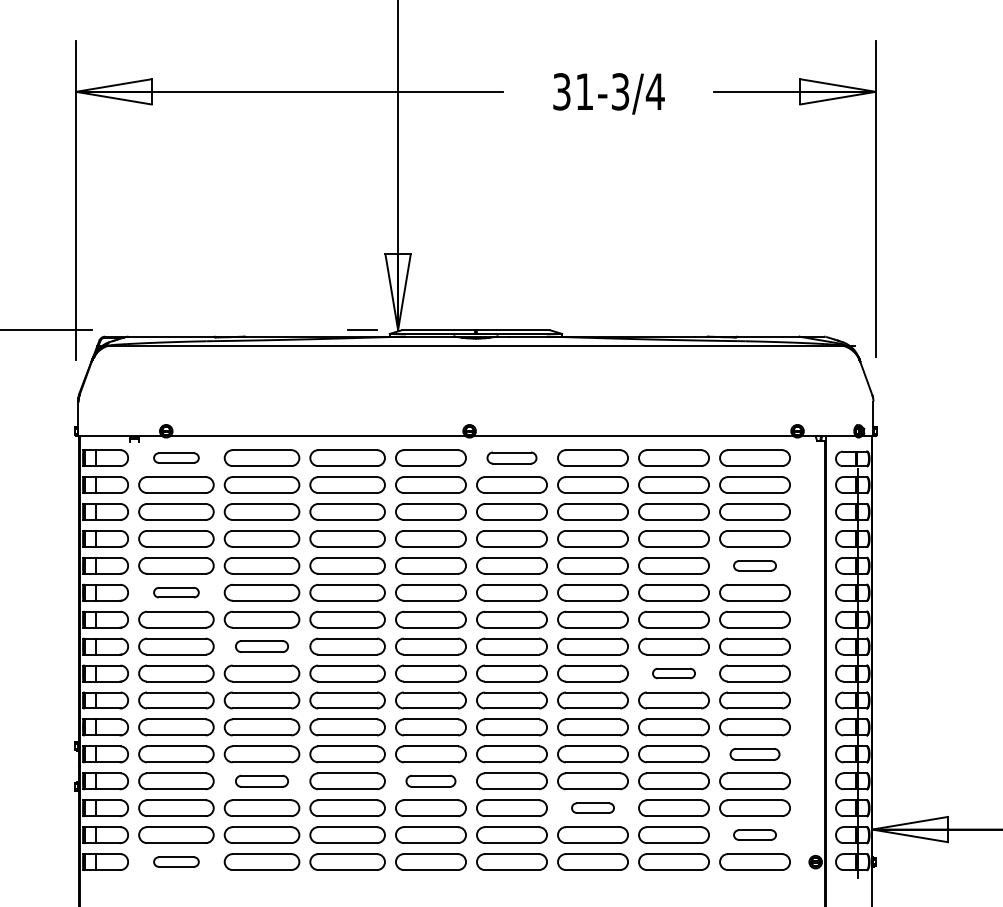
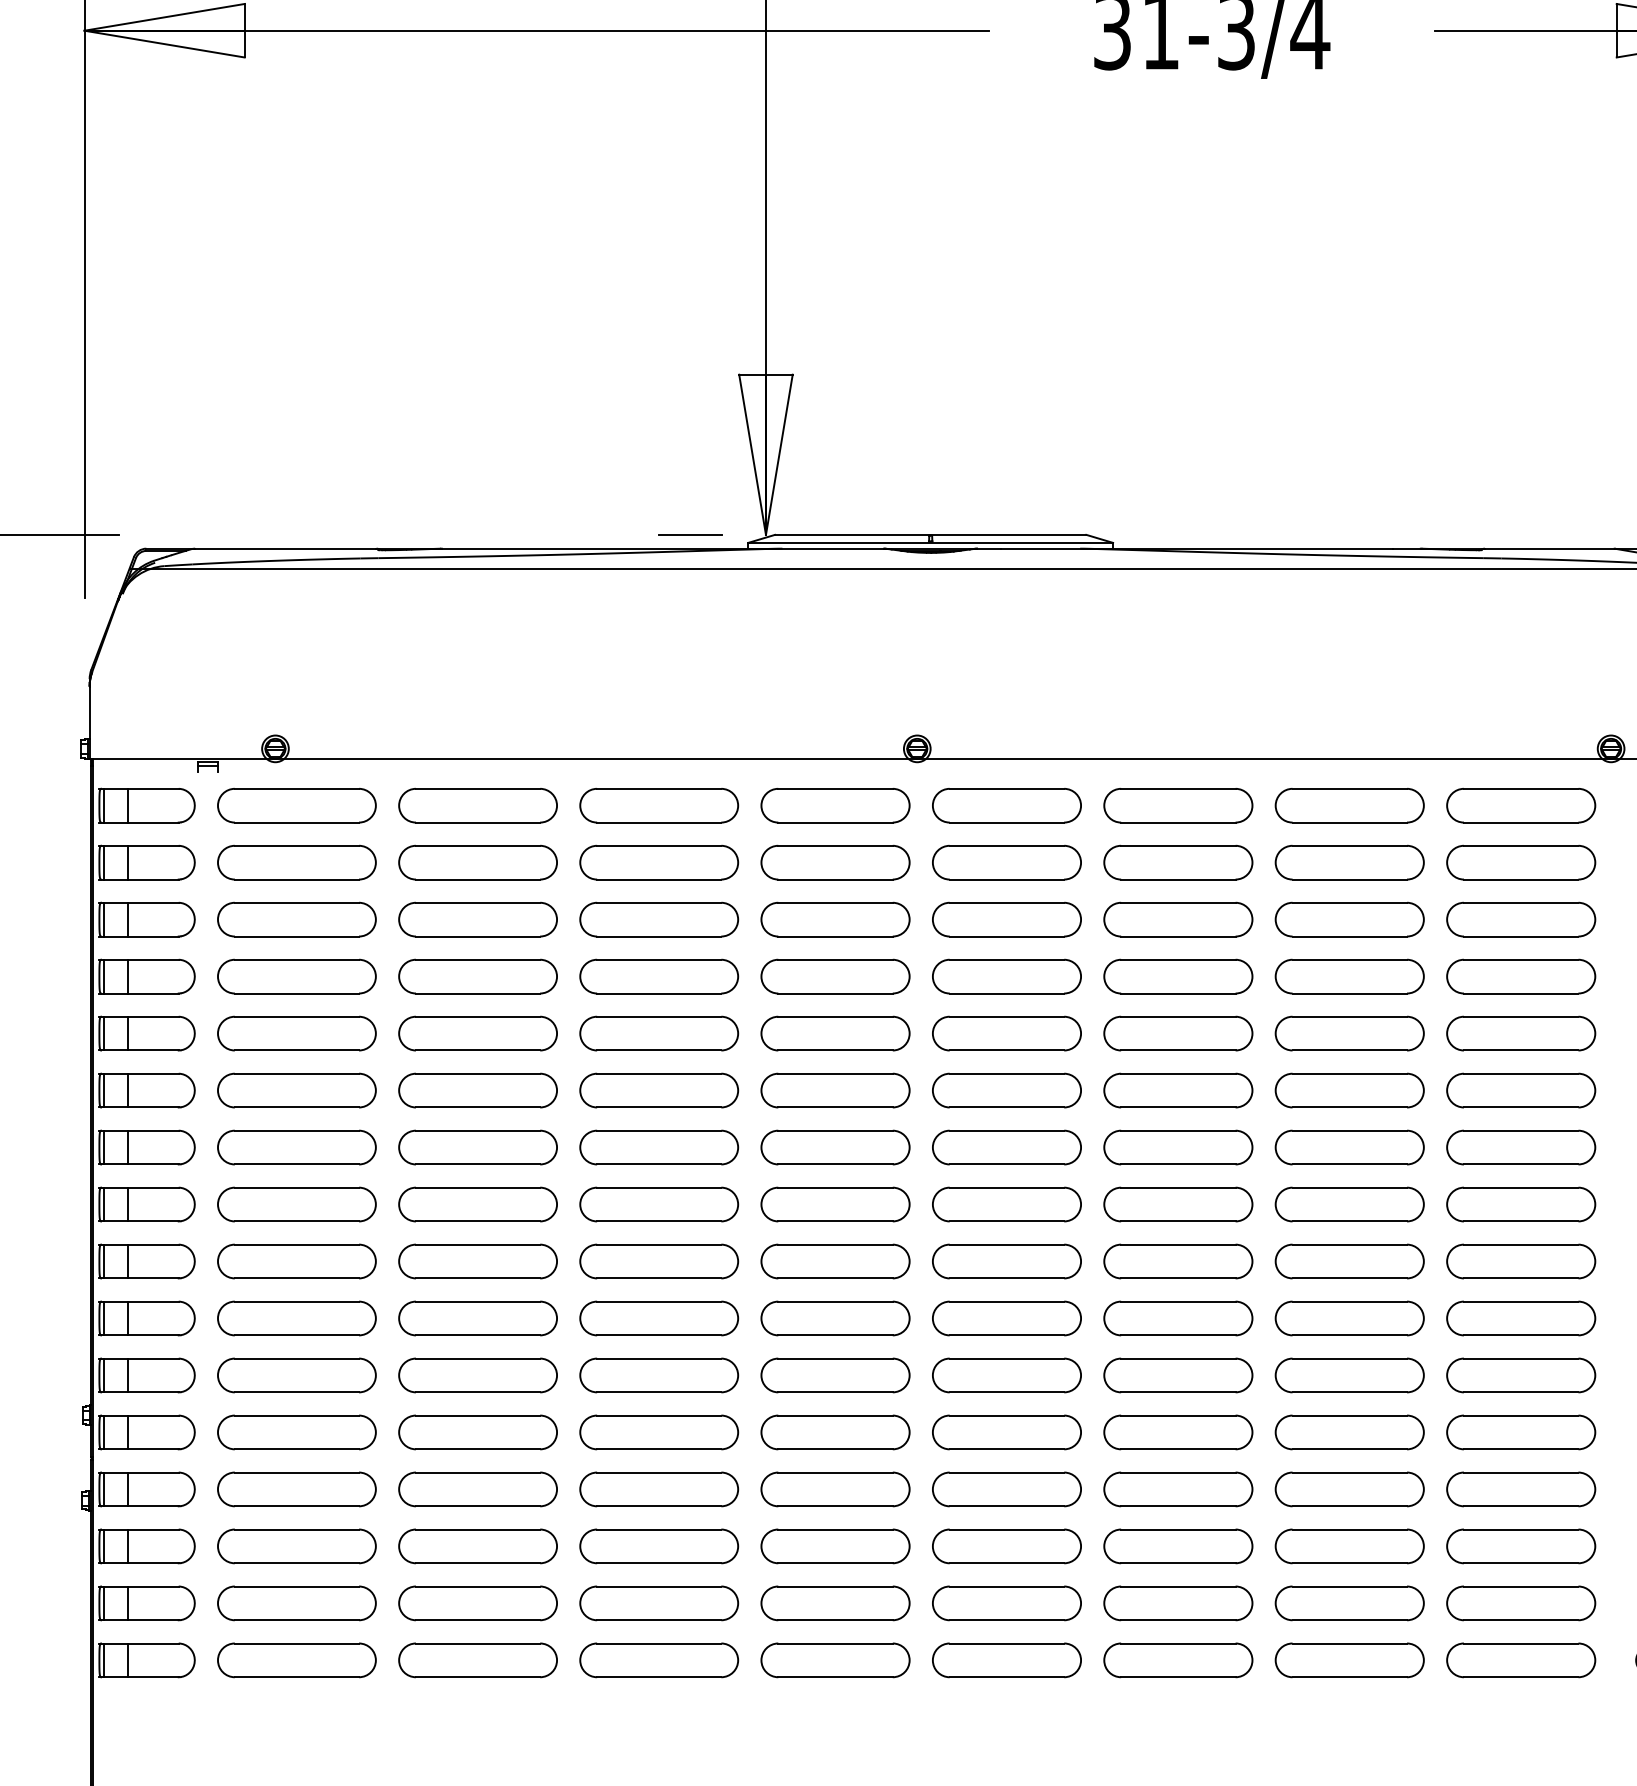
part: (176, 457) -> (297, 804), size x1.67
part: (511, 457) -> (1005, 804), size x1.43
part: (754, 565) -> (1520, 1032), size x1.67
part: (176, 592) -> (297, 1090), size x1.67
part: (261, 646) -> (476, 1204), size x1.43
part: (673, 673) -> (1348, 1261), size x1.67
part: (754, 754) -> (1520, 1432), size x1.43
part: (261, 781) -> (476, 1489), size x1.43
part: (430, 781) -> (834, 1489), size x1.43
part: (592, 807) -> (1177, 1544), size x1.67
part: (754, 834) -> (1520, 1602), size x1.67
part: (176, 861) -> (297, 1659), size x1.67

